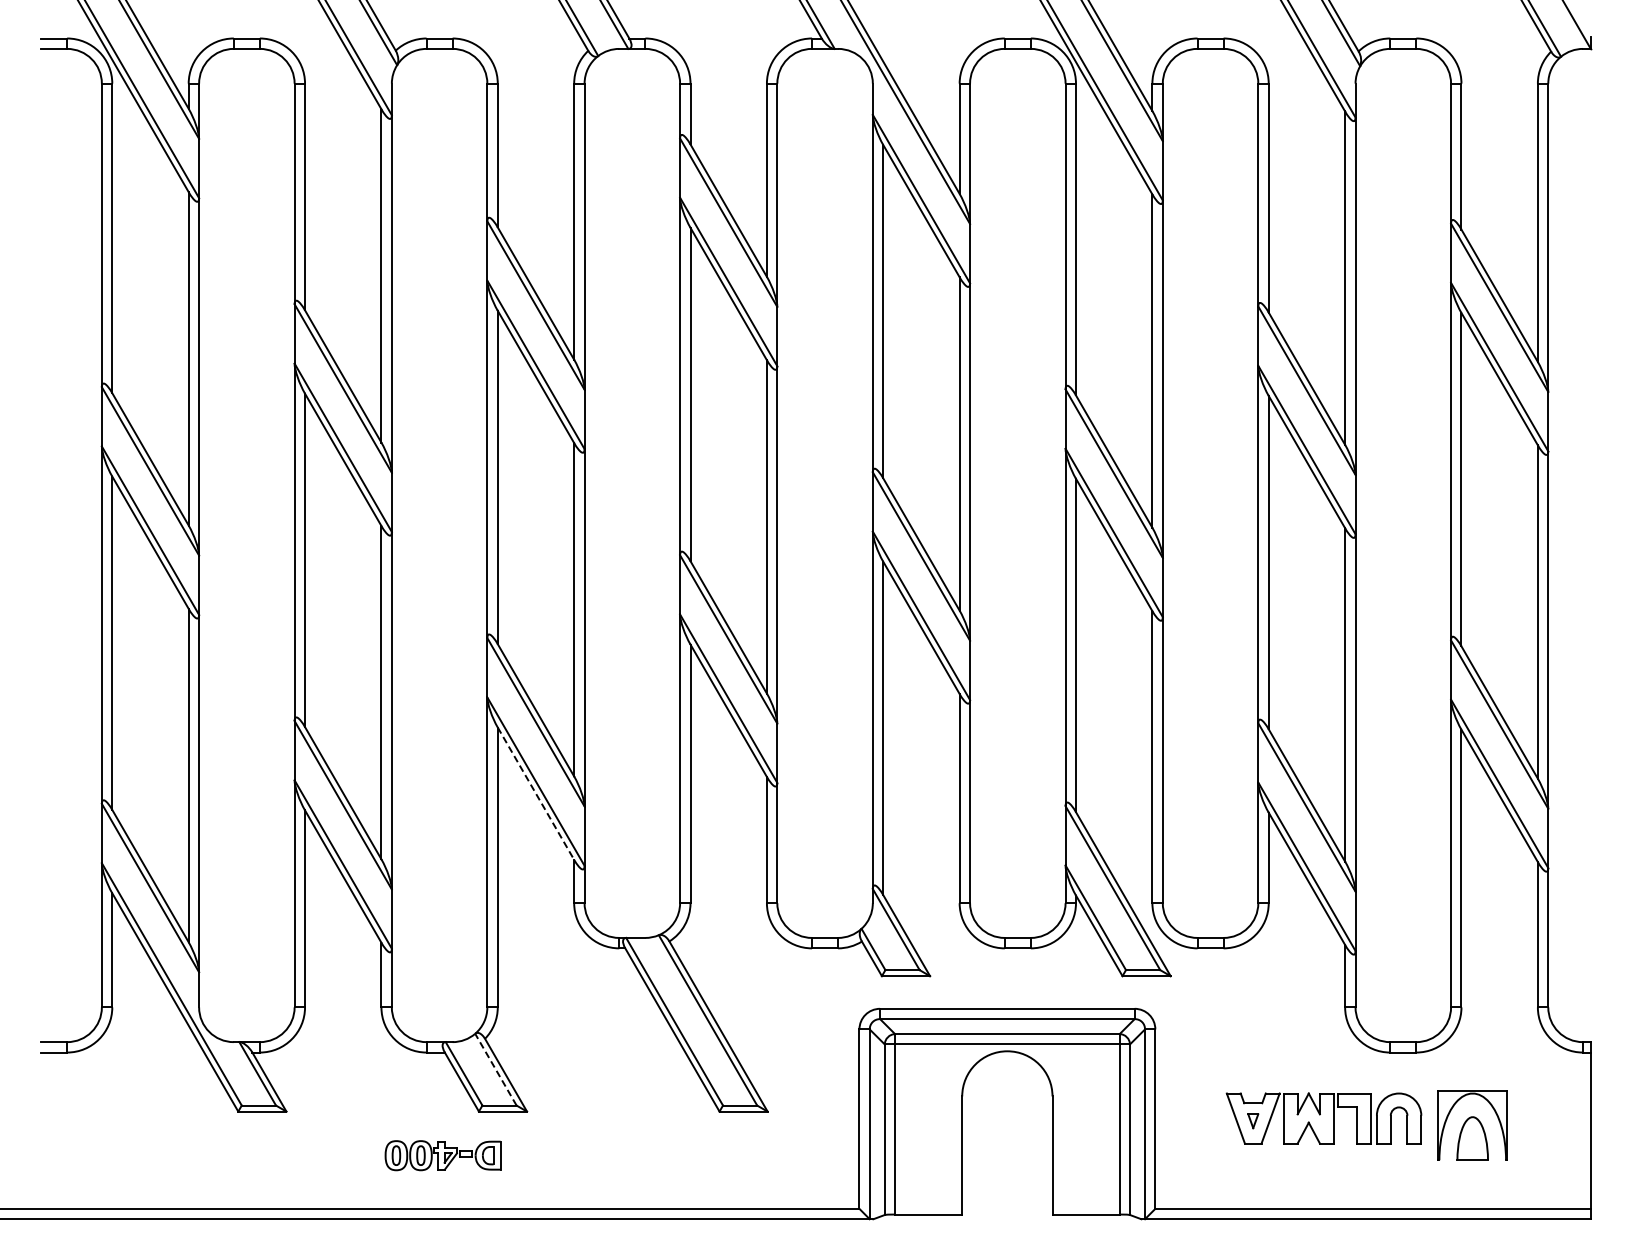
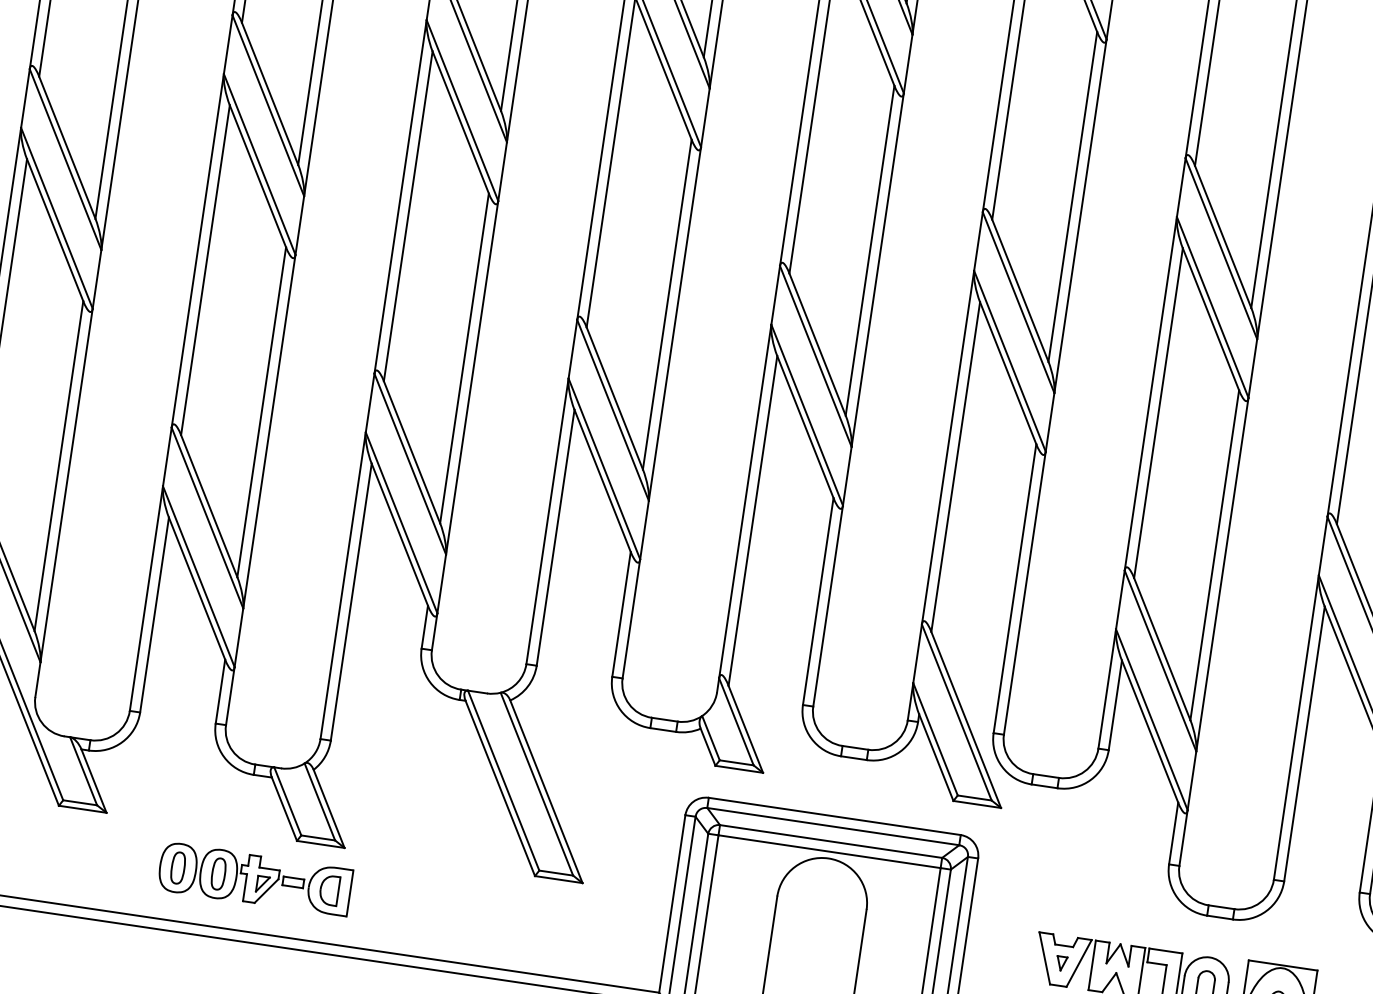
line: (536, 794) -> (400, 535), dashed -> solid
line: (495, 1069) -> (319, 801), dashed -> solid
part: (442, 1155) -> (254, 879), size x1.67

